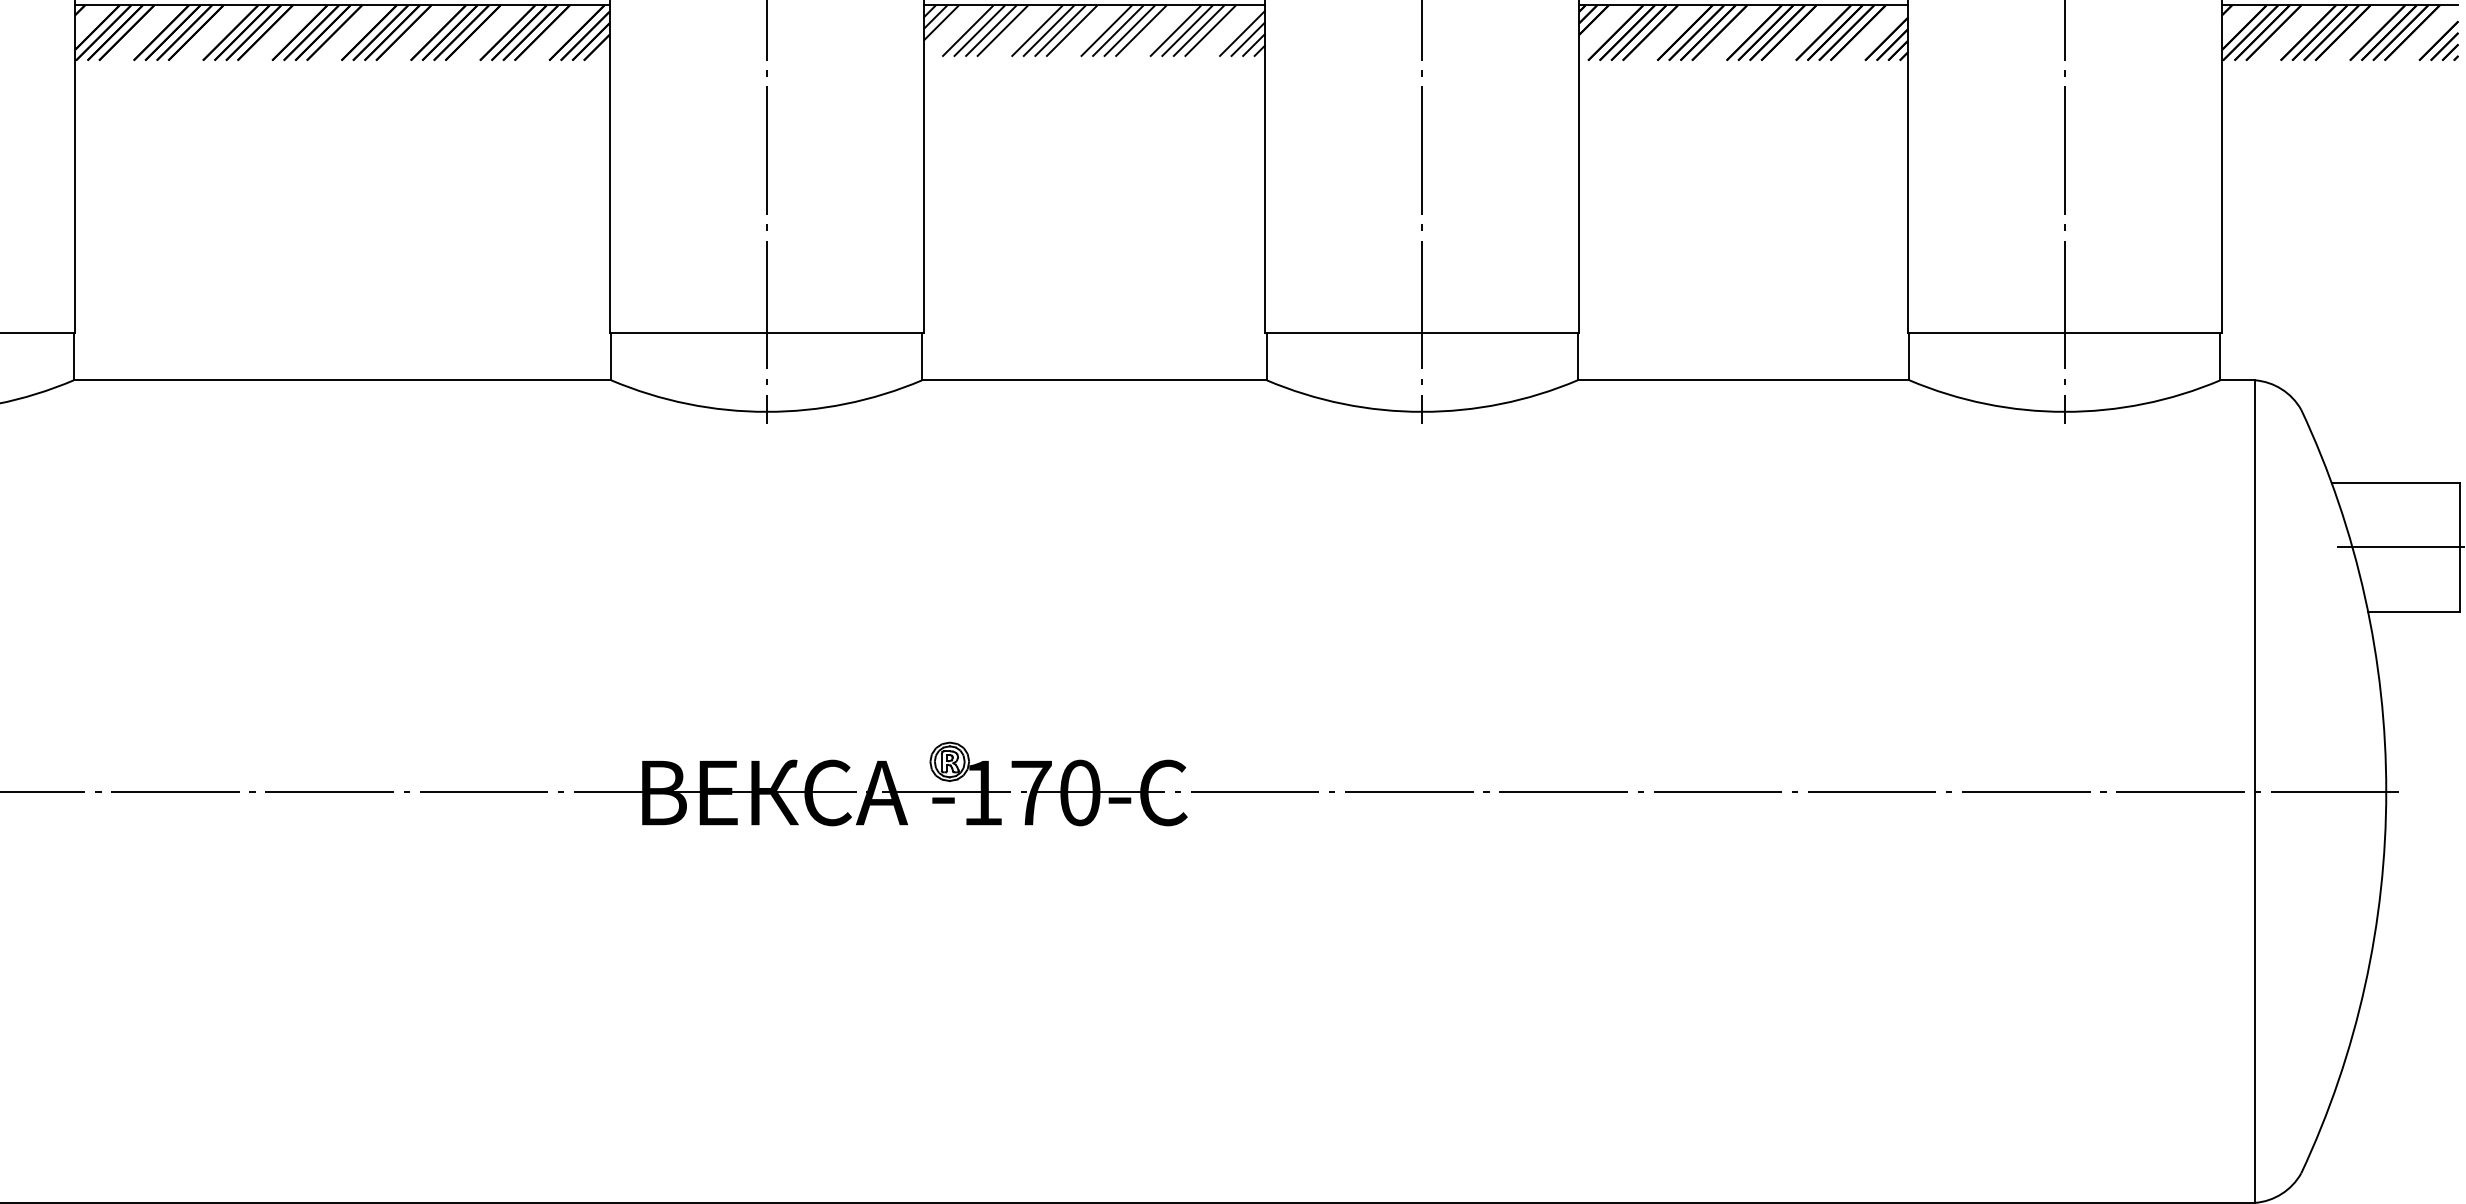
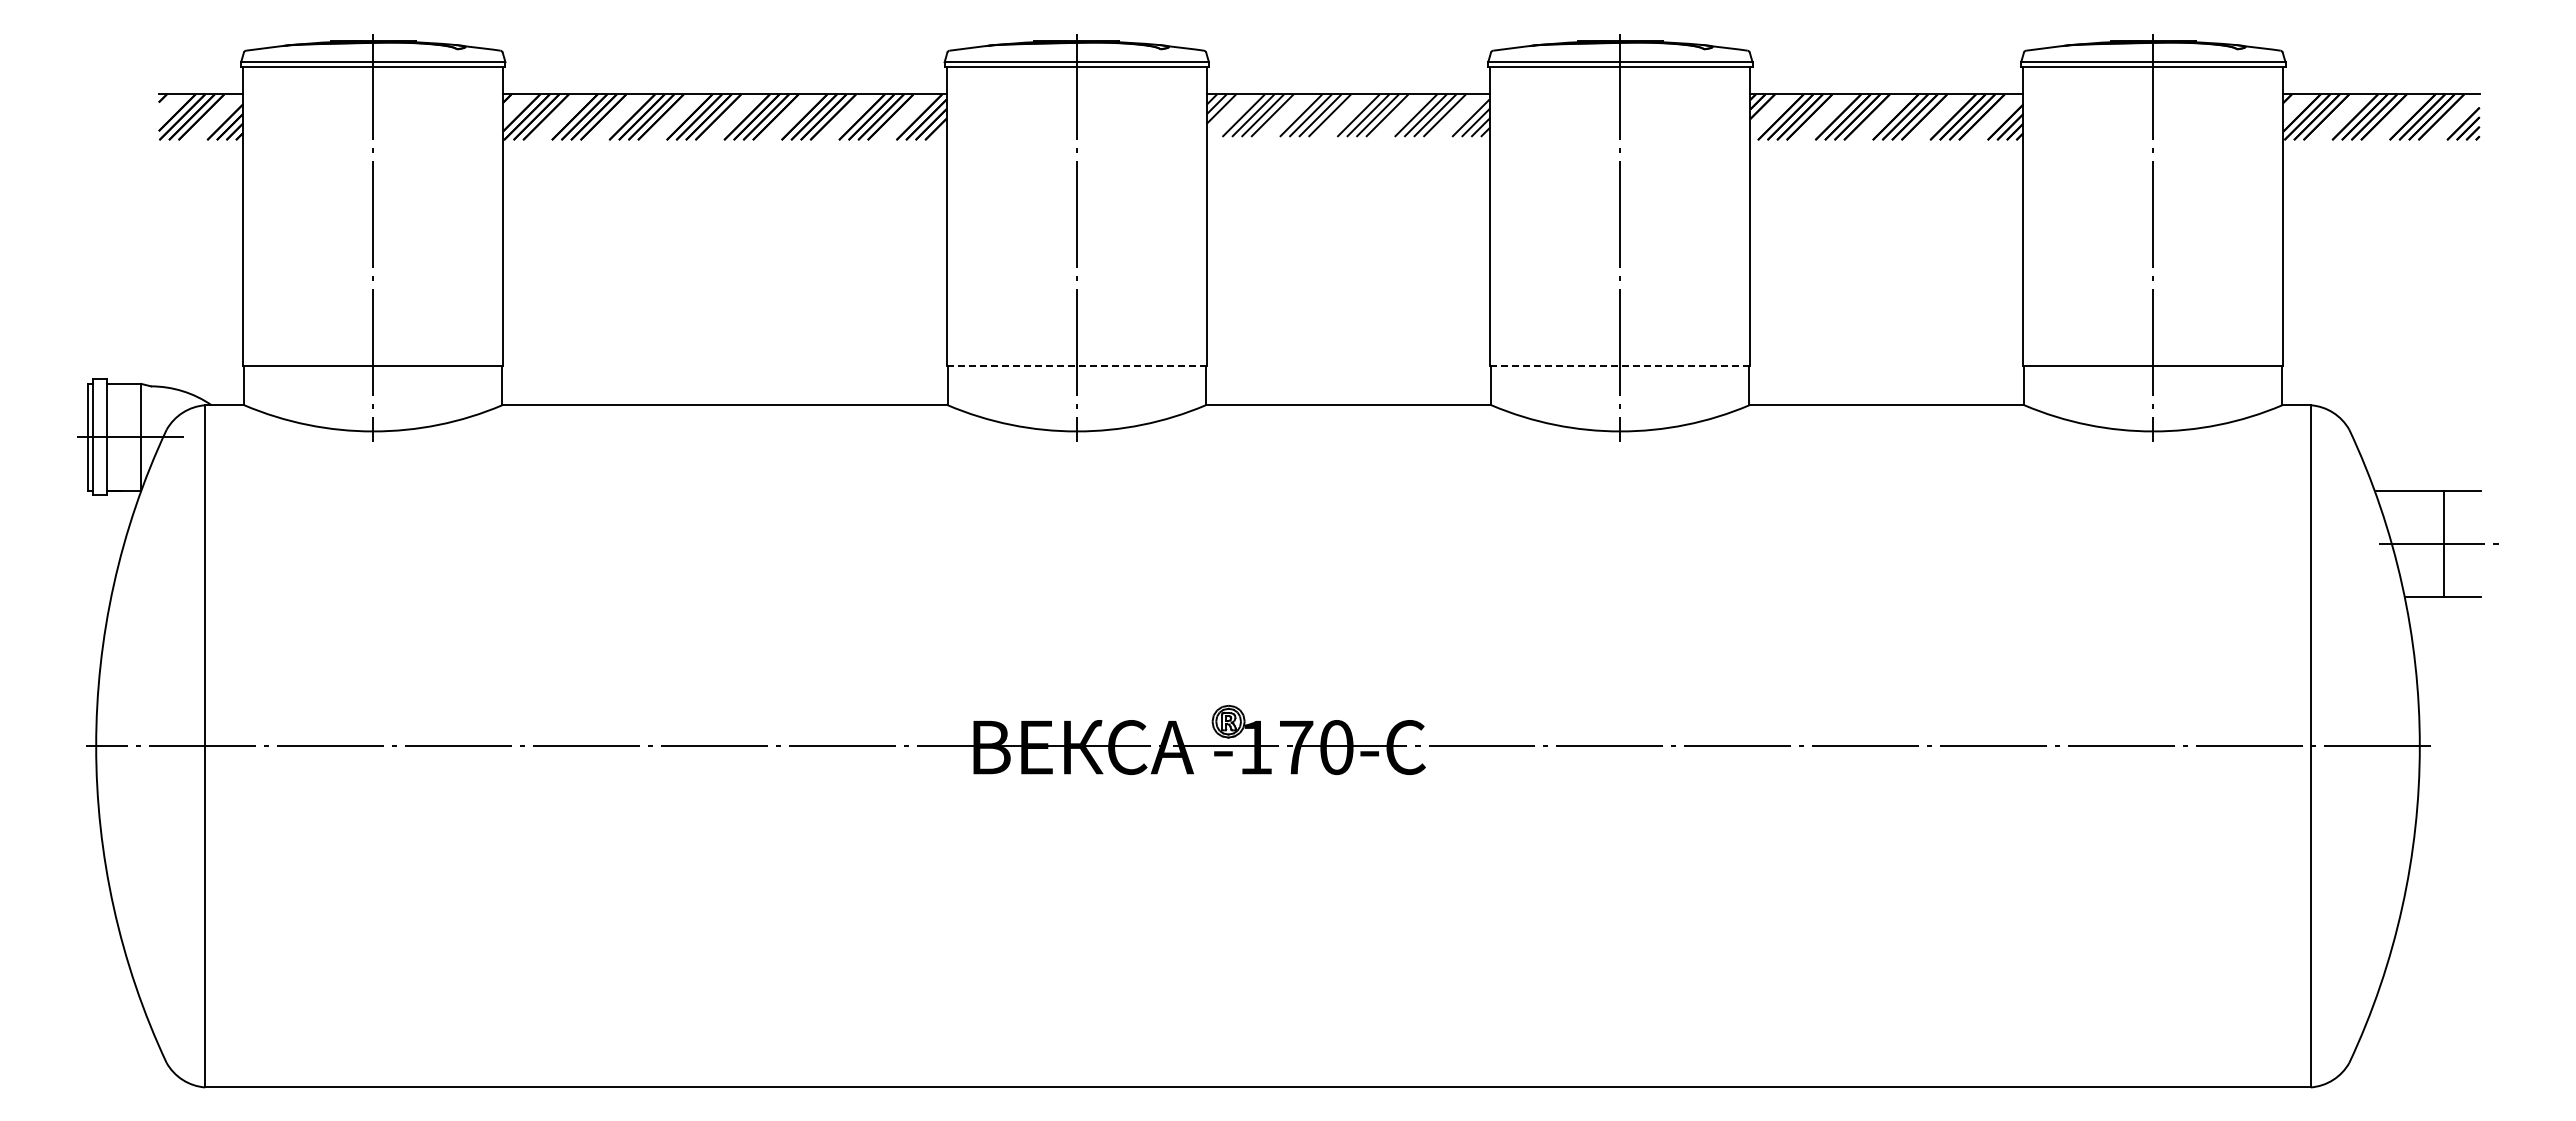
line: (767, 333) -> (1077, 366), solid -> dashed
line: (1422, 333) -> (1620, 366), solid -> dashed
line: (2459, 546) -> (2443, 543), moved

